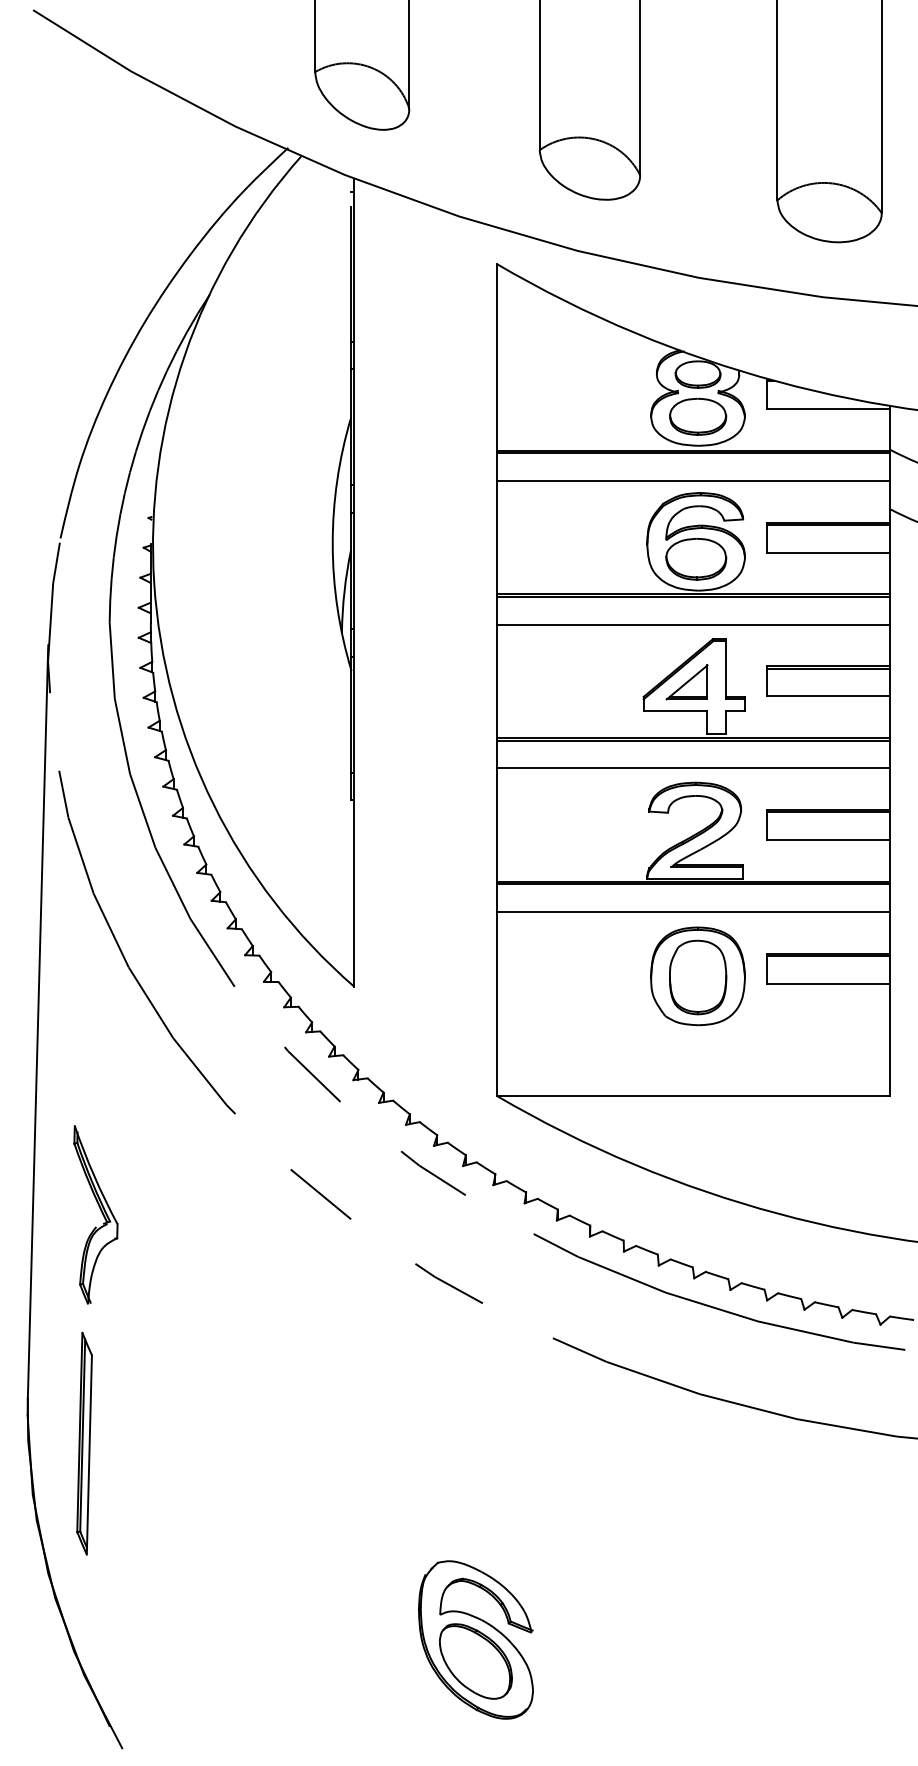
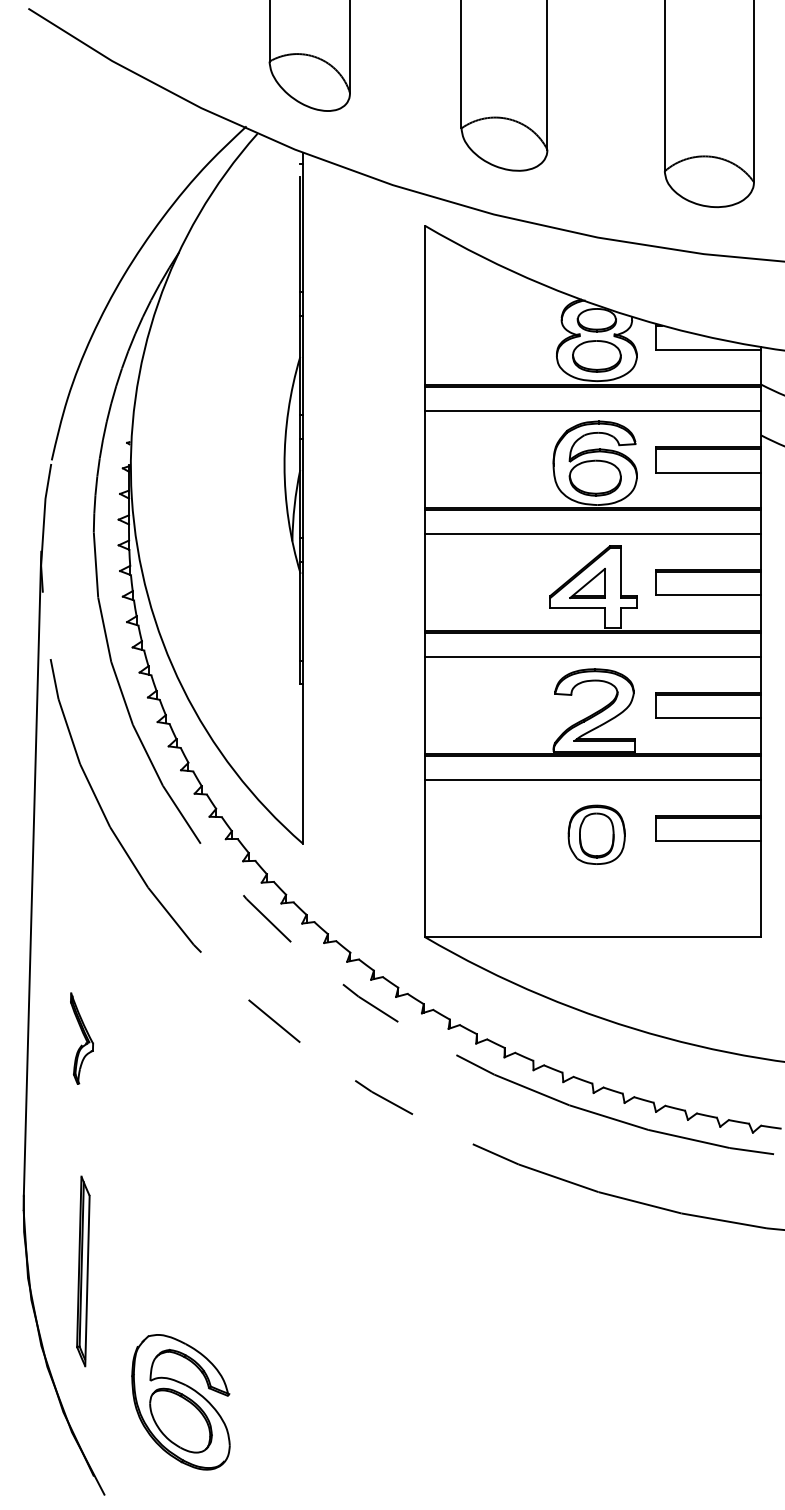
part: (697, 975) -> (596, 834), size x0.7
part: (95, 1214) -> (81, 1038), size x0.6
part: (84, 1443) -> (83, 1271), moved
part: (475, 1640) -> (180, 1402), moved

